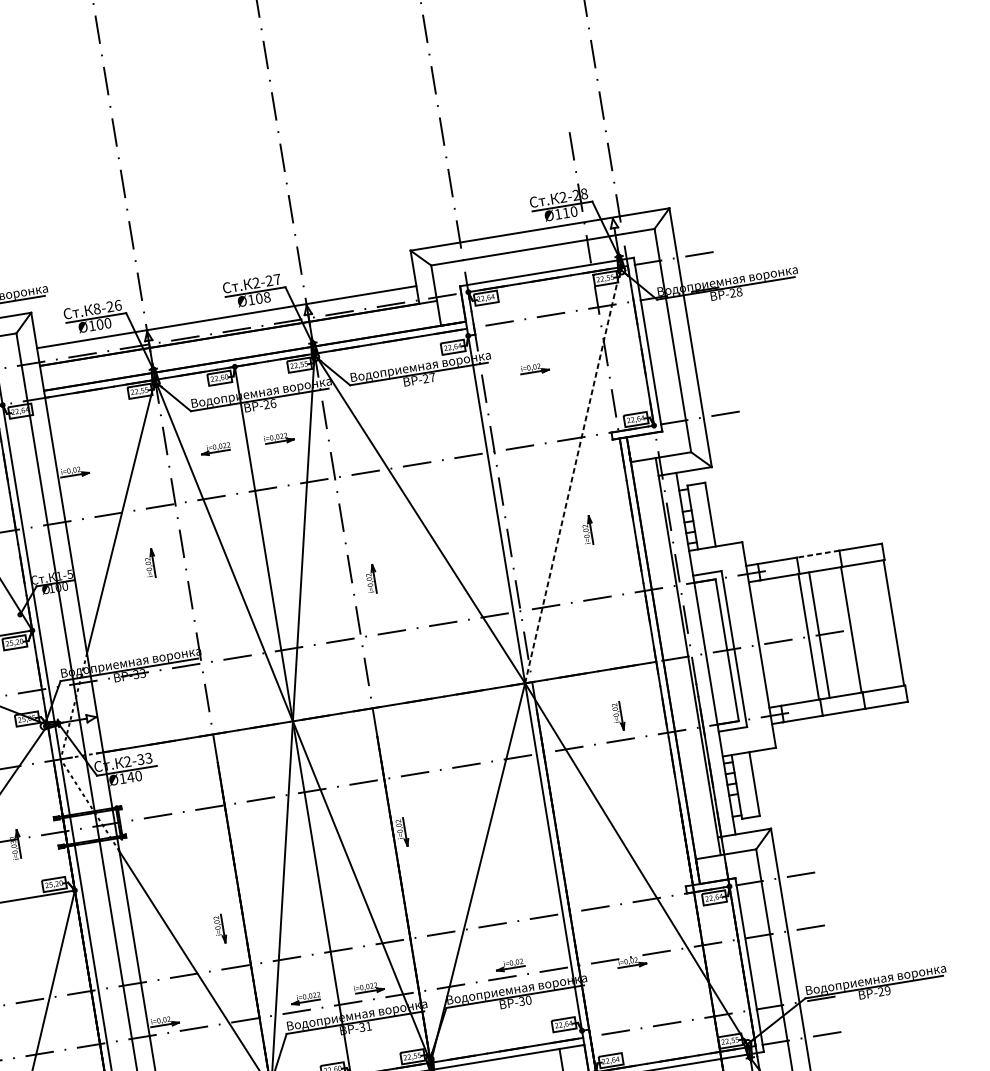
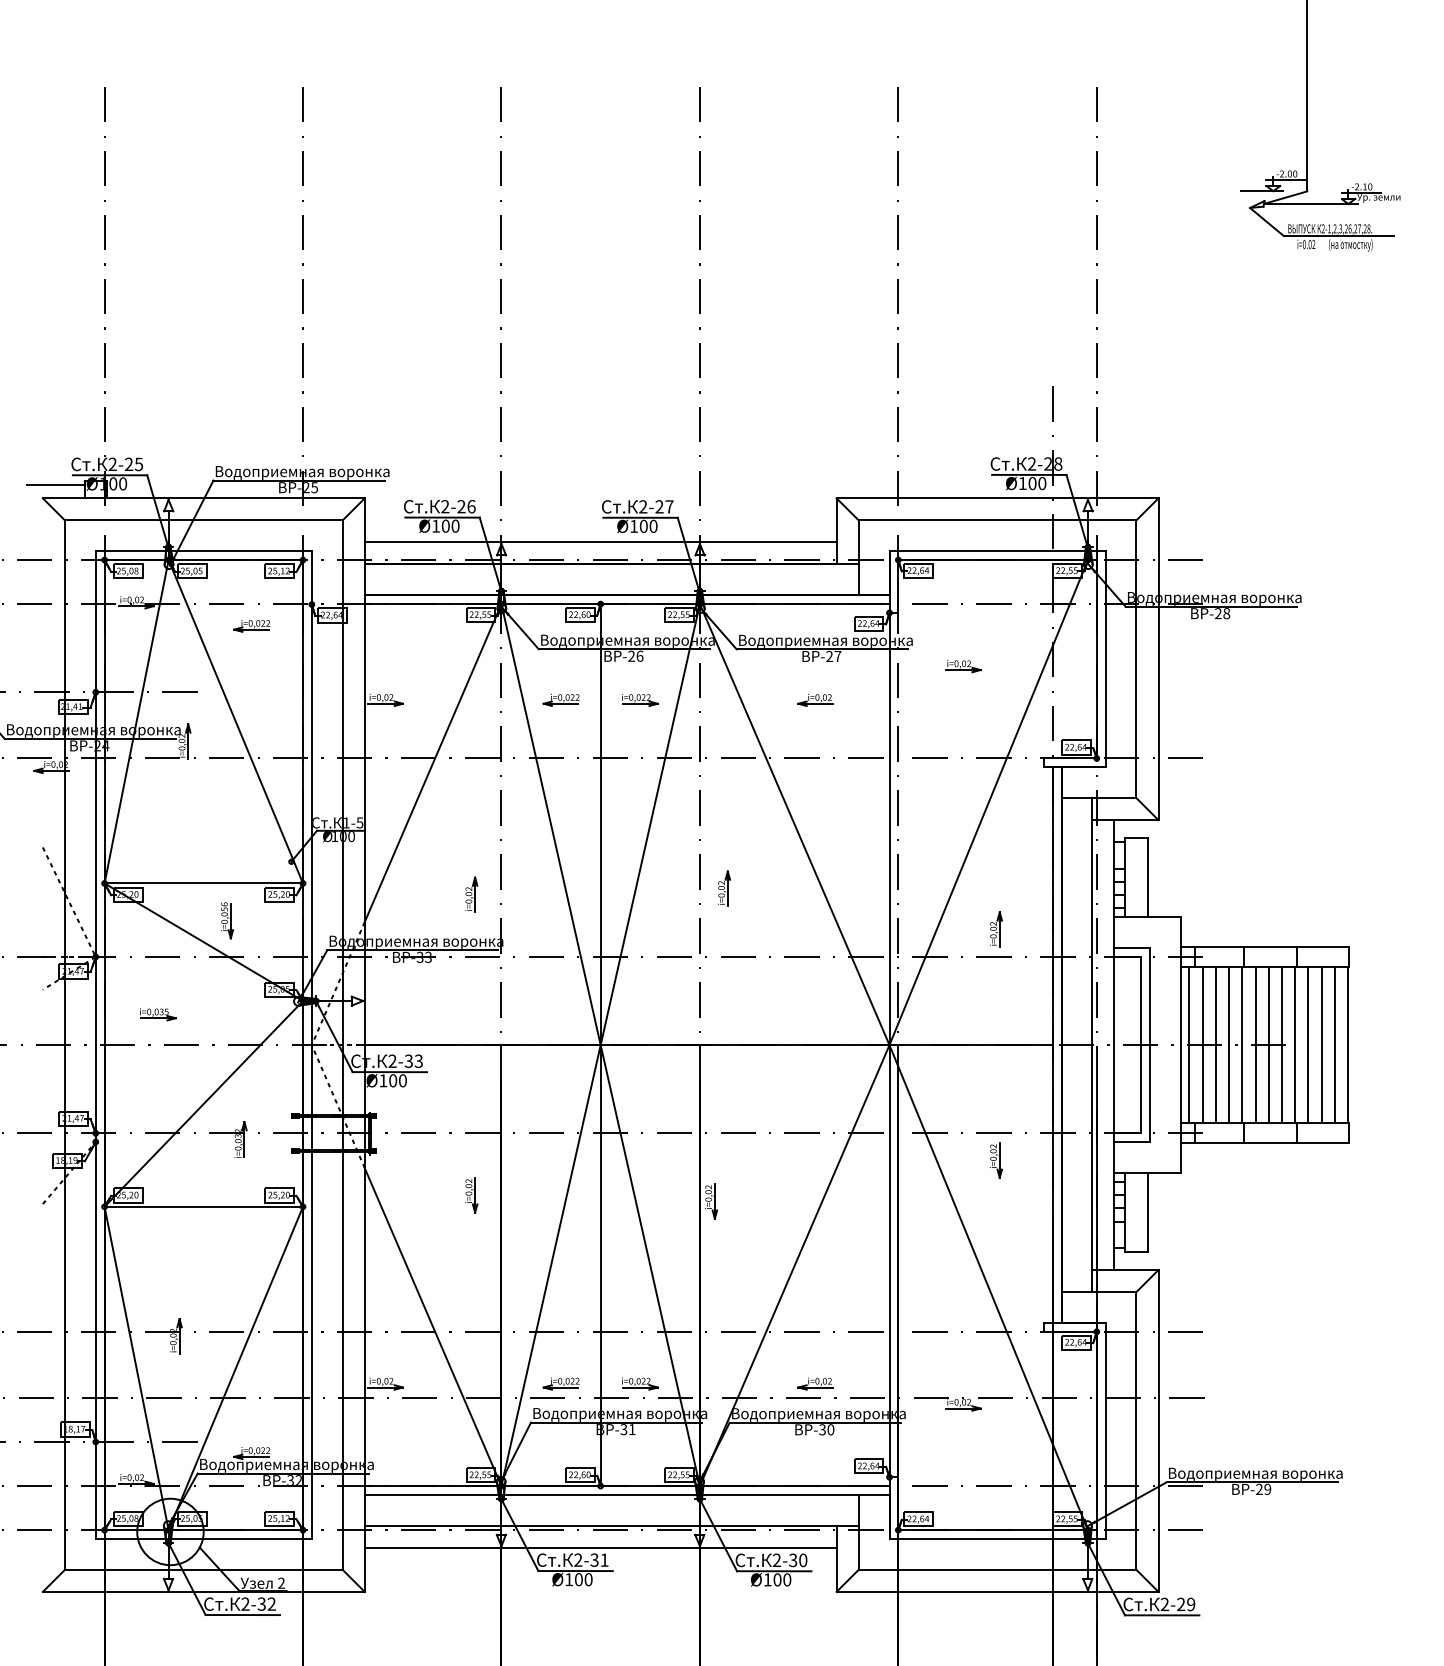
text: (566, 212) -> (1032, 483), Ø110 -> Ø100
text: (267, 297) -> (653, 526), Ø108 -> Ø100
text: (97, 308) -> (445, 506), 8-26 -> 2-26
part: (420, 415) -> (815, 700), added
line: (572, 475) -> (988, 802), dashed -> solid
part: (588, 530) -> (996, 929), moved
line: (817, 554) -> (1269, 946), dashed -> solid
part: (150, 563) -> (471, 894), moved
line: (882, 625) -> (1334, 1045), added
line: (872, 626) -> (1321, 1045), added
line: (862, 628) -> (1308, 1045), added
line: (840, 632) -> (1281, 1045), added
line: (829, 633) -> (1268, 1045), added
line: (798, 638) -> (1229, 1045), added
line: (787, 640) -> (1215, 1045), added
line: (776, 642) -> (1202, 1045), added
line: (766, 644) -> (1189, 1045), added
part: (618, 716) -> (996, 1160), moved
text: (130, 777) -> (392, 1080), Ø140 -> Ø100
part: (220, 929) -> (471, 1195), moved

